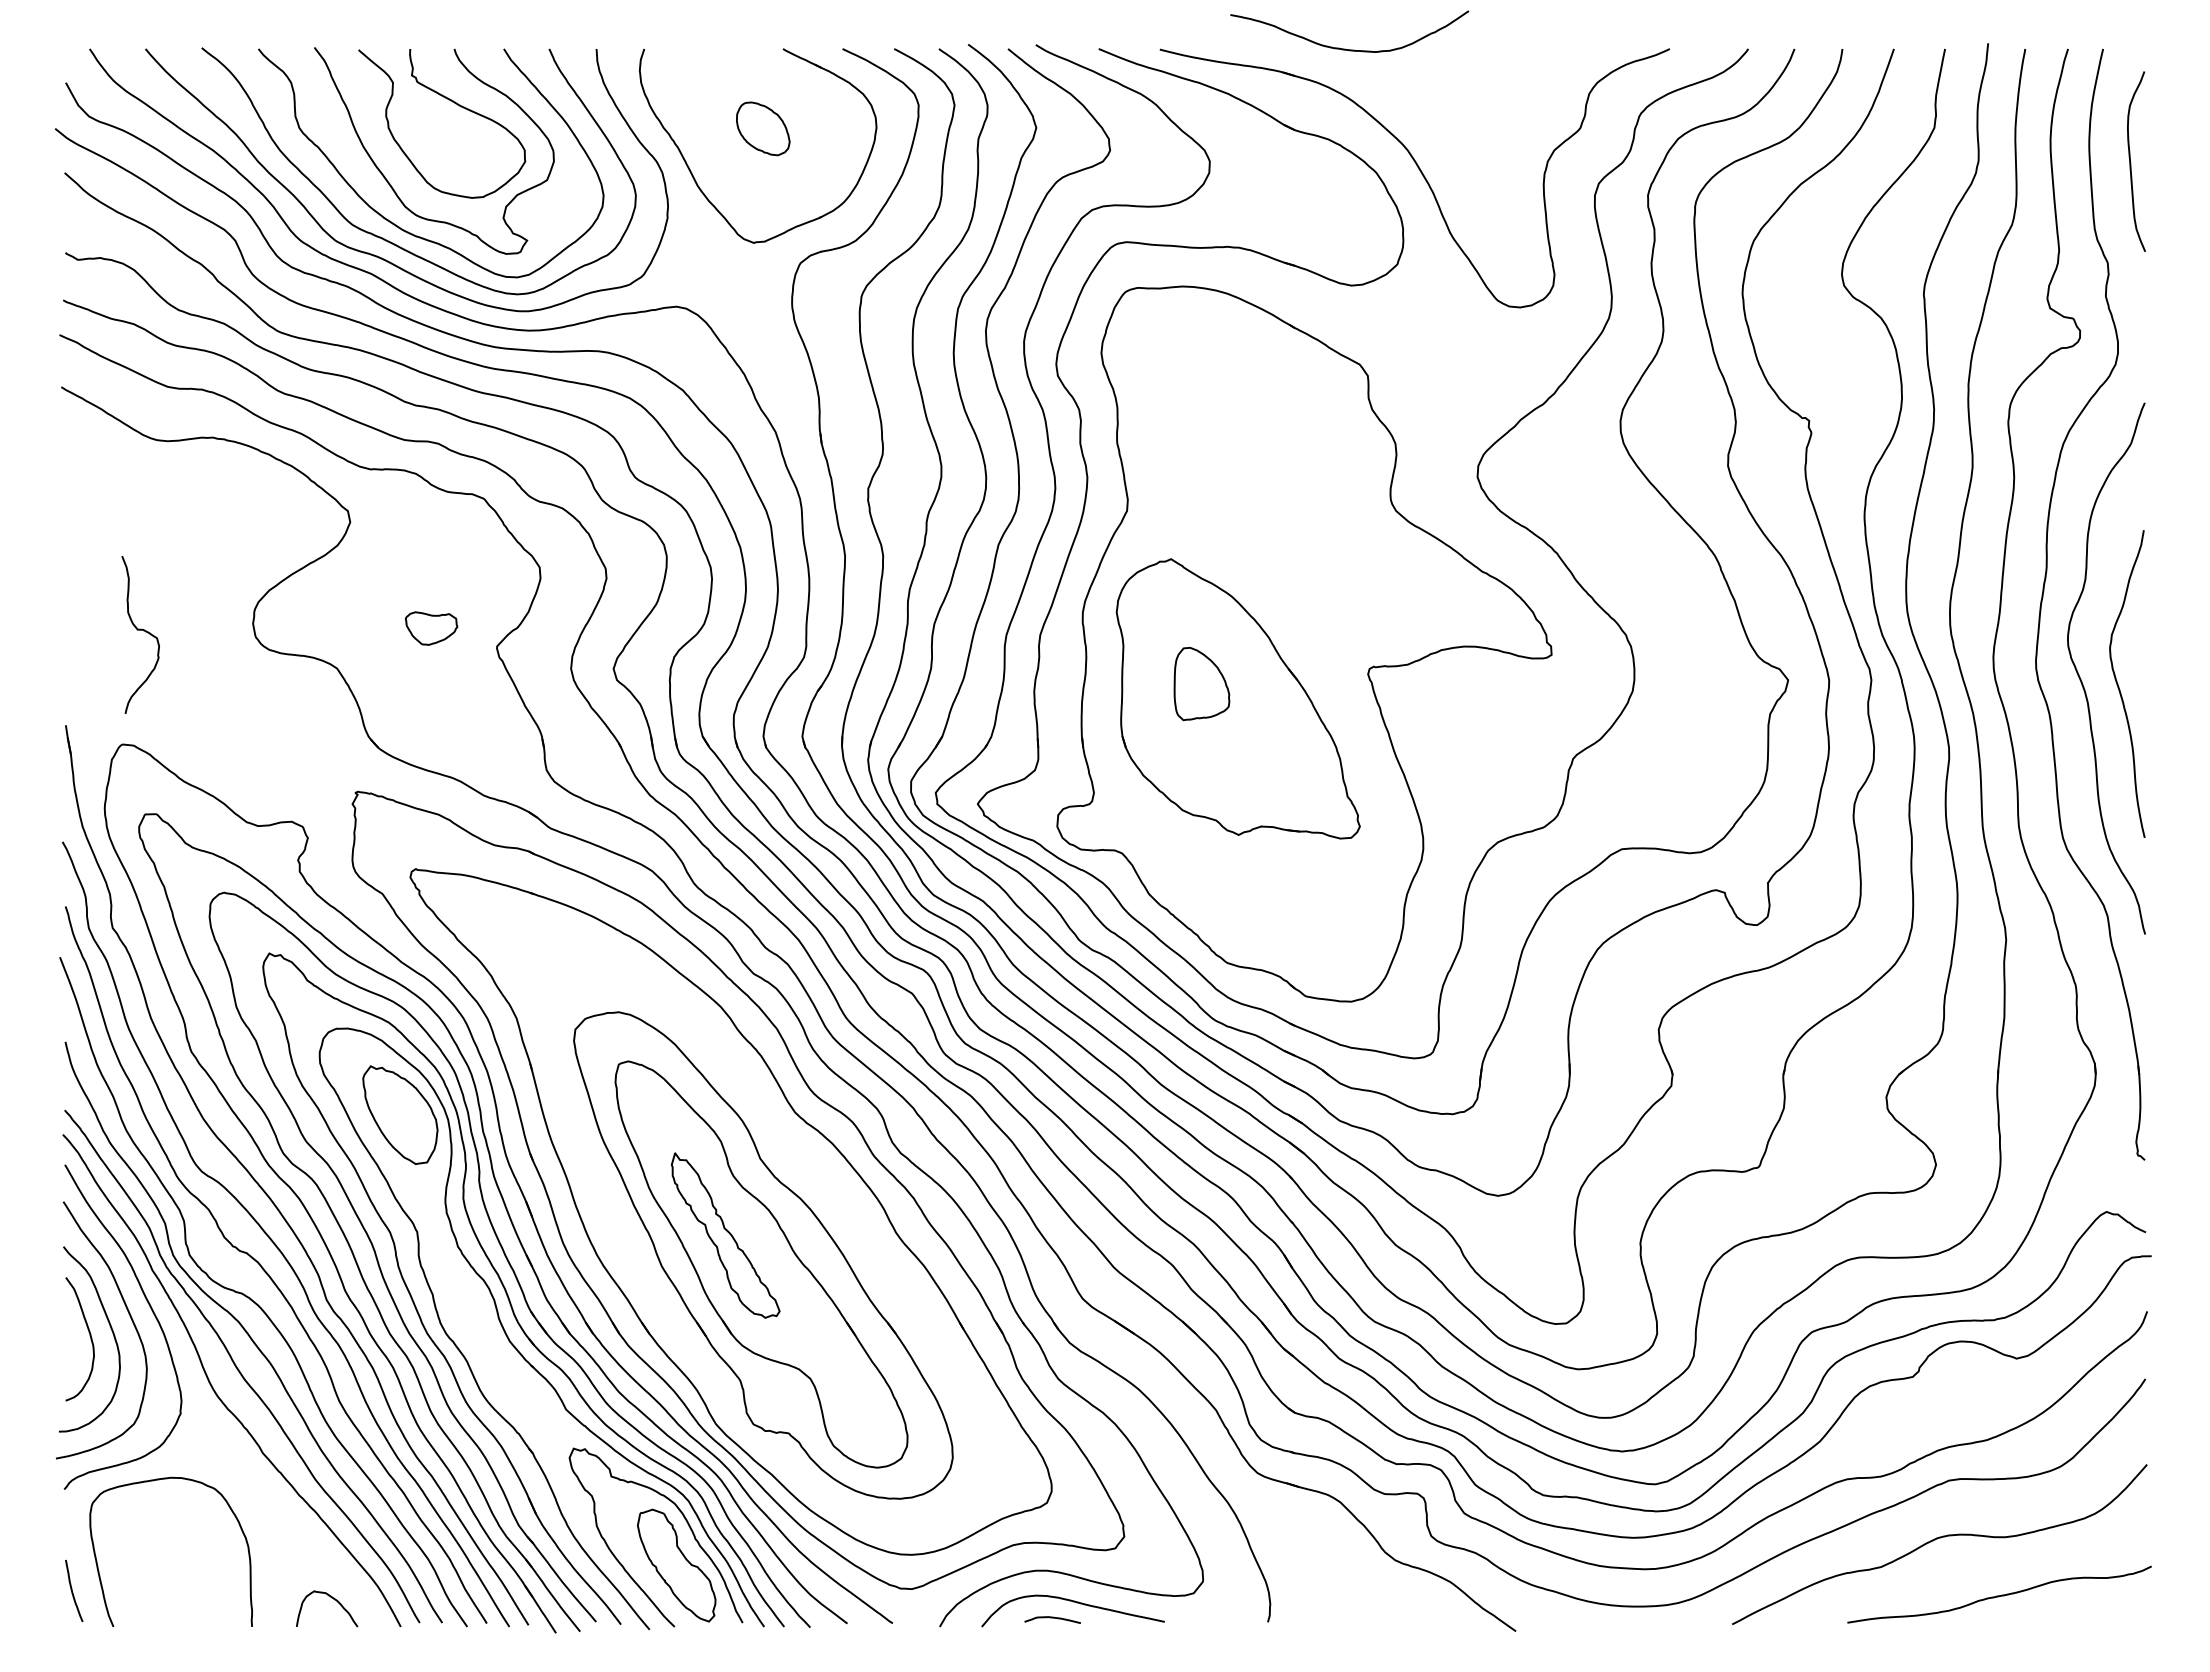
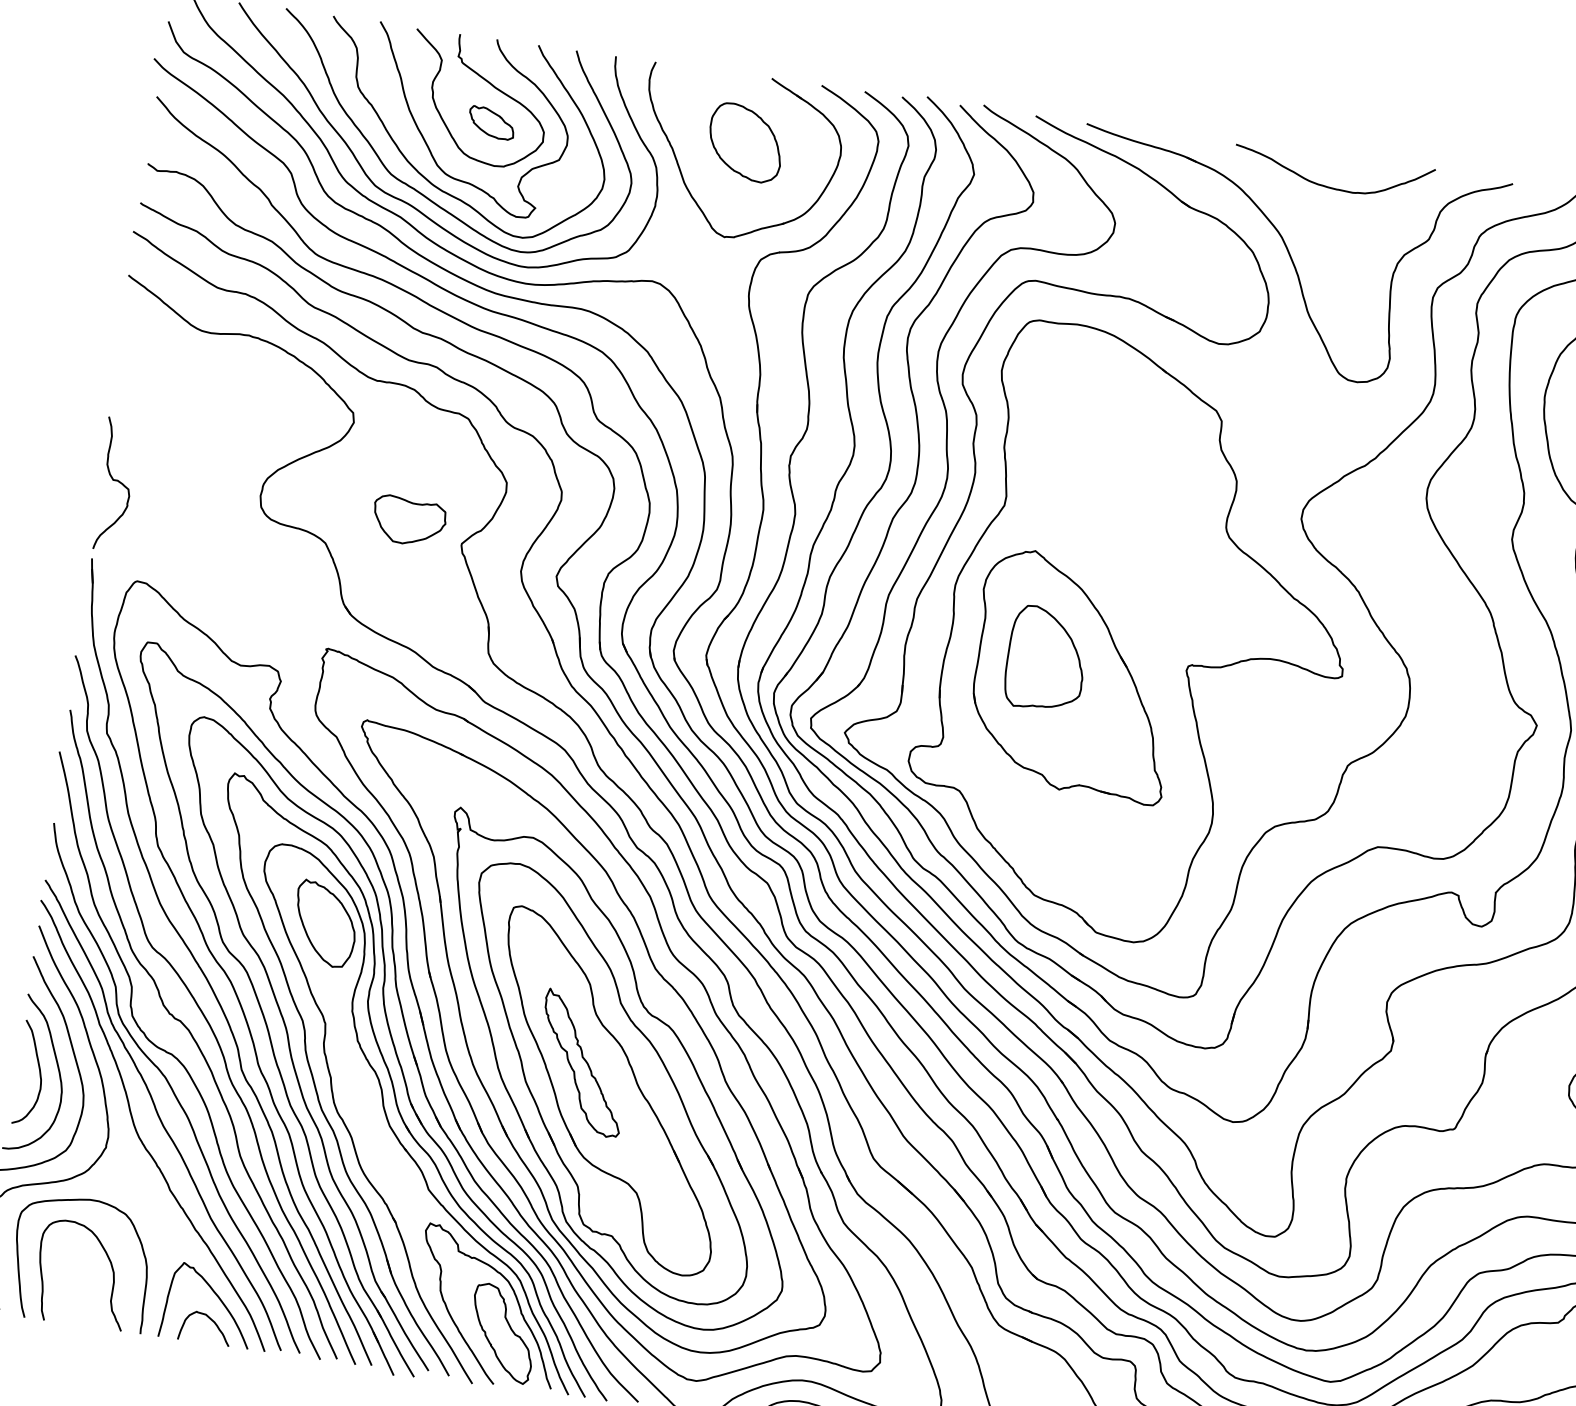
curve: (1345, 48) -> (1328, 186), moved
part: (763, 128) -> (746, 142), size x1.67
part: (461, 147) -> (491, 122), added
part: (431, 628) -> (409, 521), size x1.67
curve: (140, 630) -> (115, 480), moved
part: (1201, 683) -> (1046, 658), size x1.67
part: (765, 1241) -> (615, 1073), added
curve: (207, 1555) -> (111, 1269), added
curve: (336, 1570) -> (217, 1297), added

